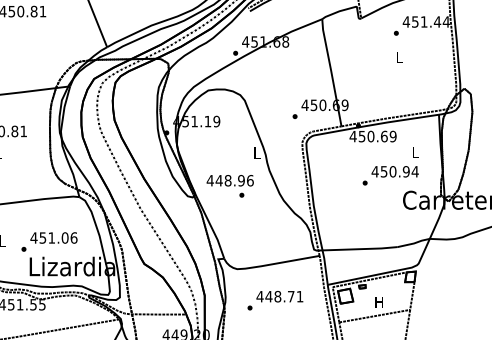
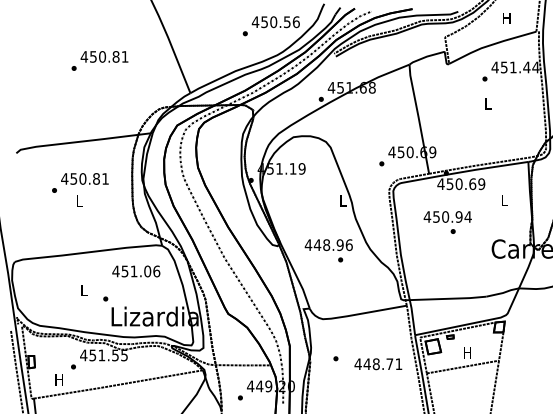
text: (394, 171) -> (447, 216), moved
text: (229, 185) -> (328, 250), moved
text: (54, 238) -> (136, 271), moved
text: (280, 296) -> (378, 364), moved

